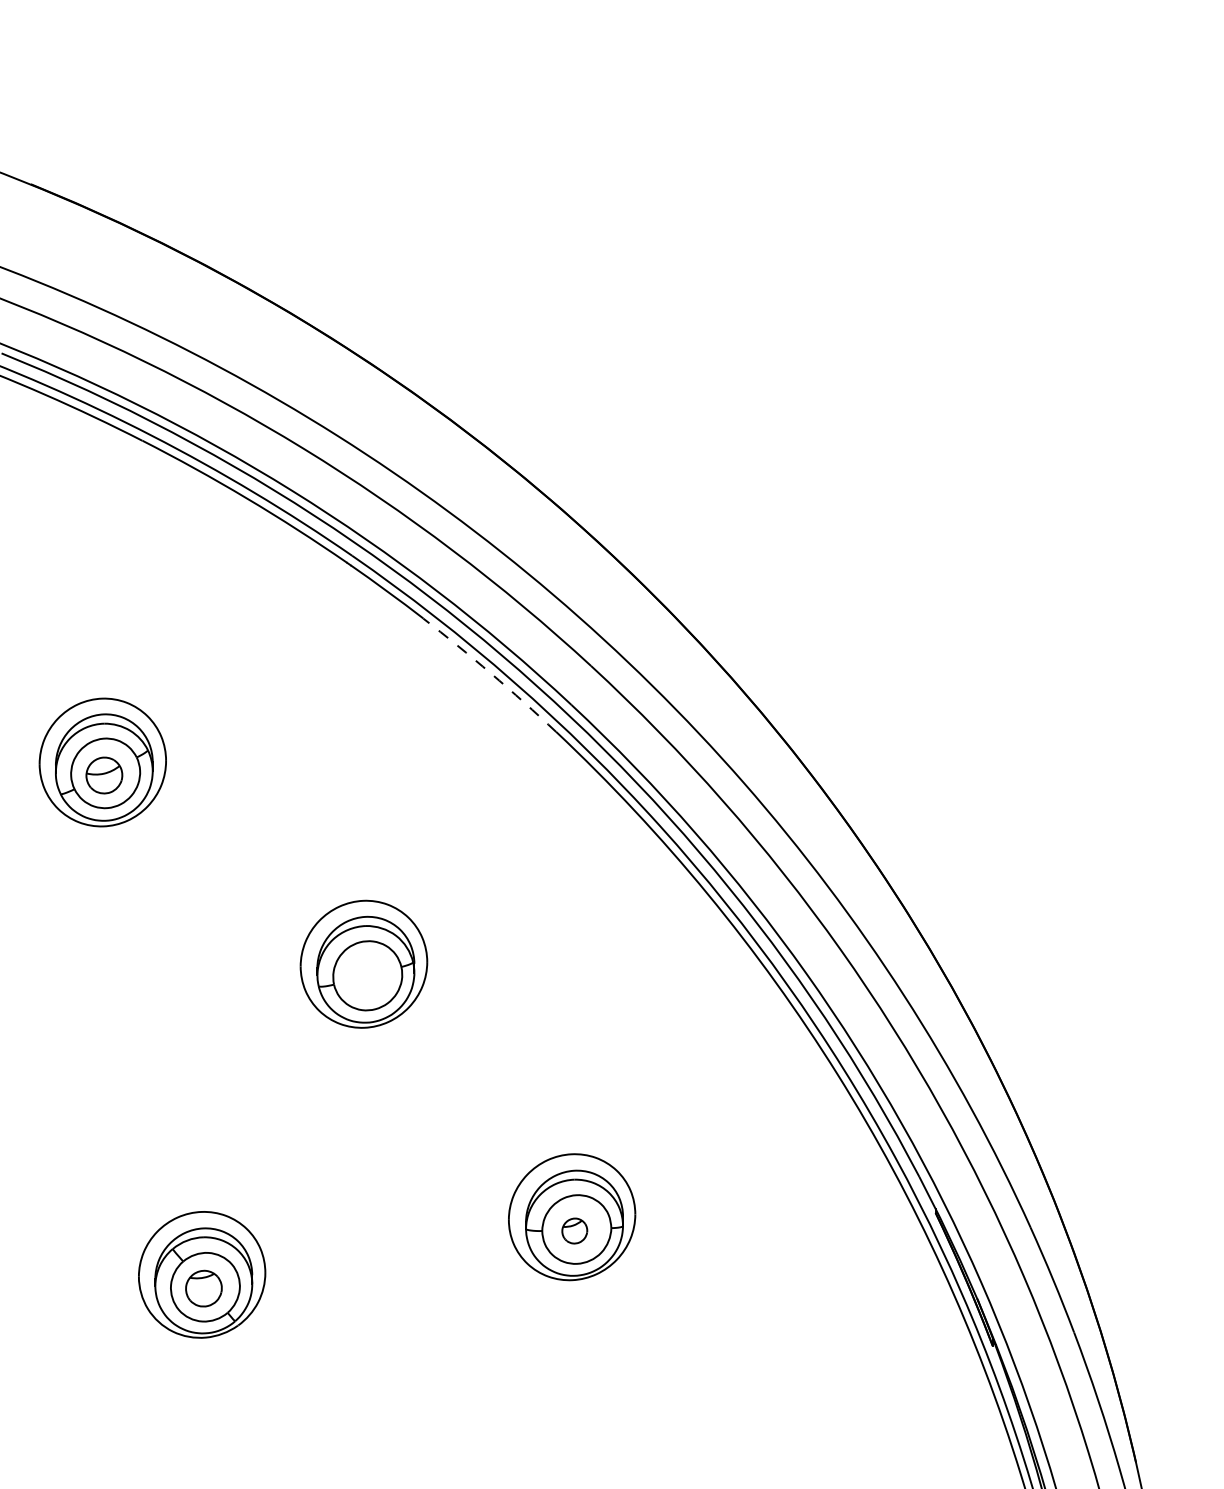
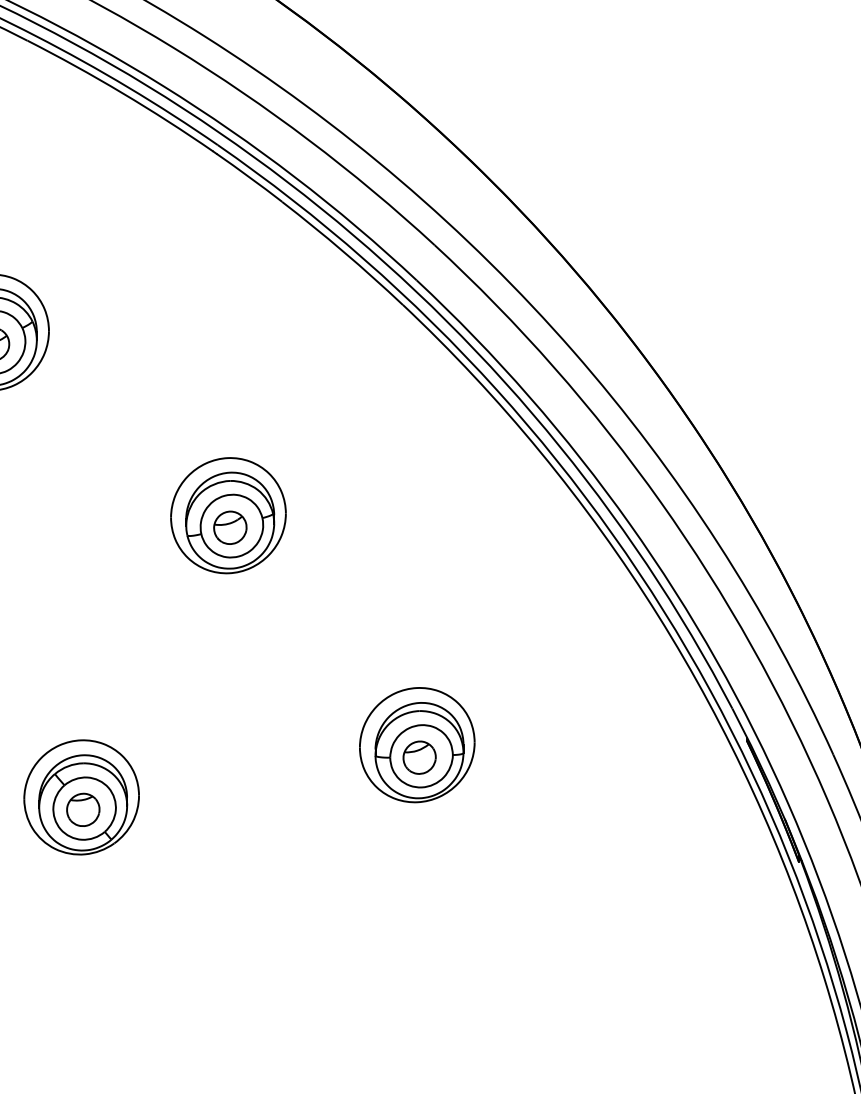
arc: (491, 673) -> (344, 251), dashed -> solid
part: (365, 977) -> (229, 527), added
part: (574, 1230) -> (419, 757), size x1.43

